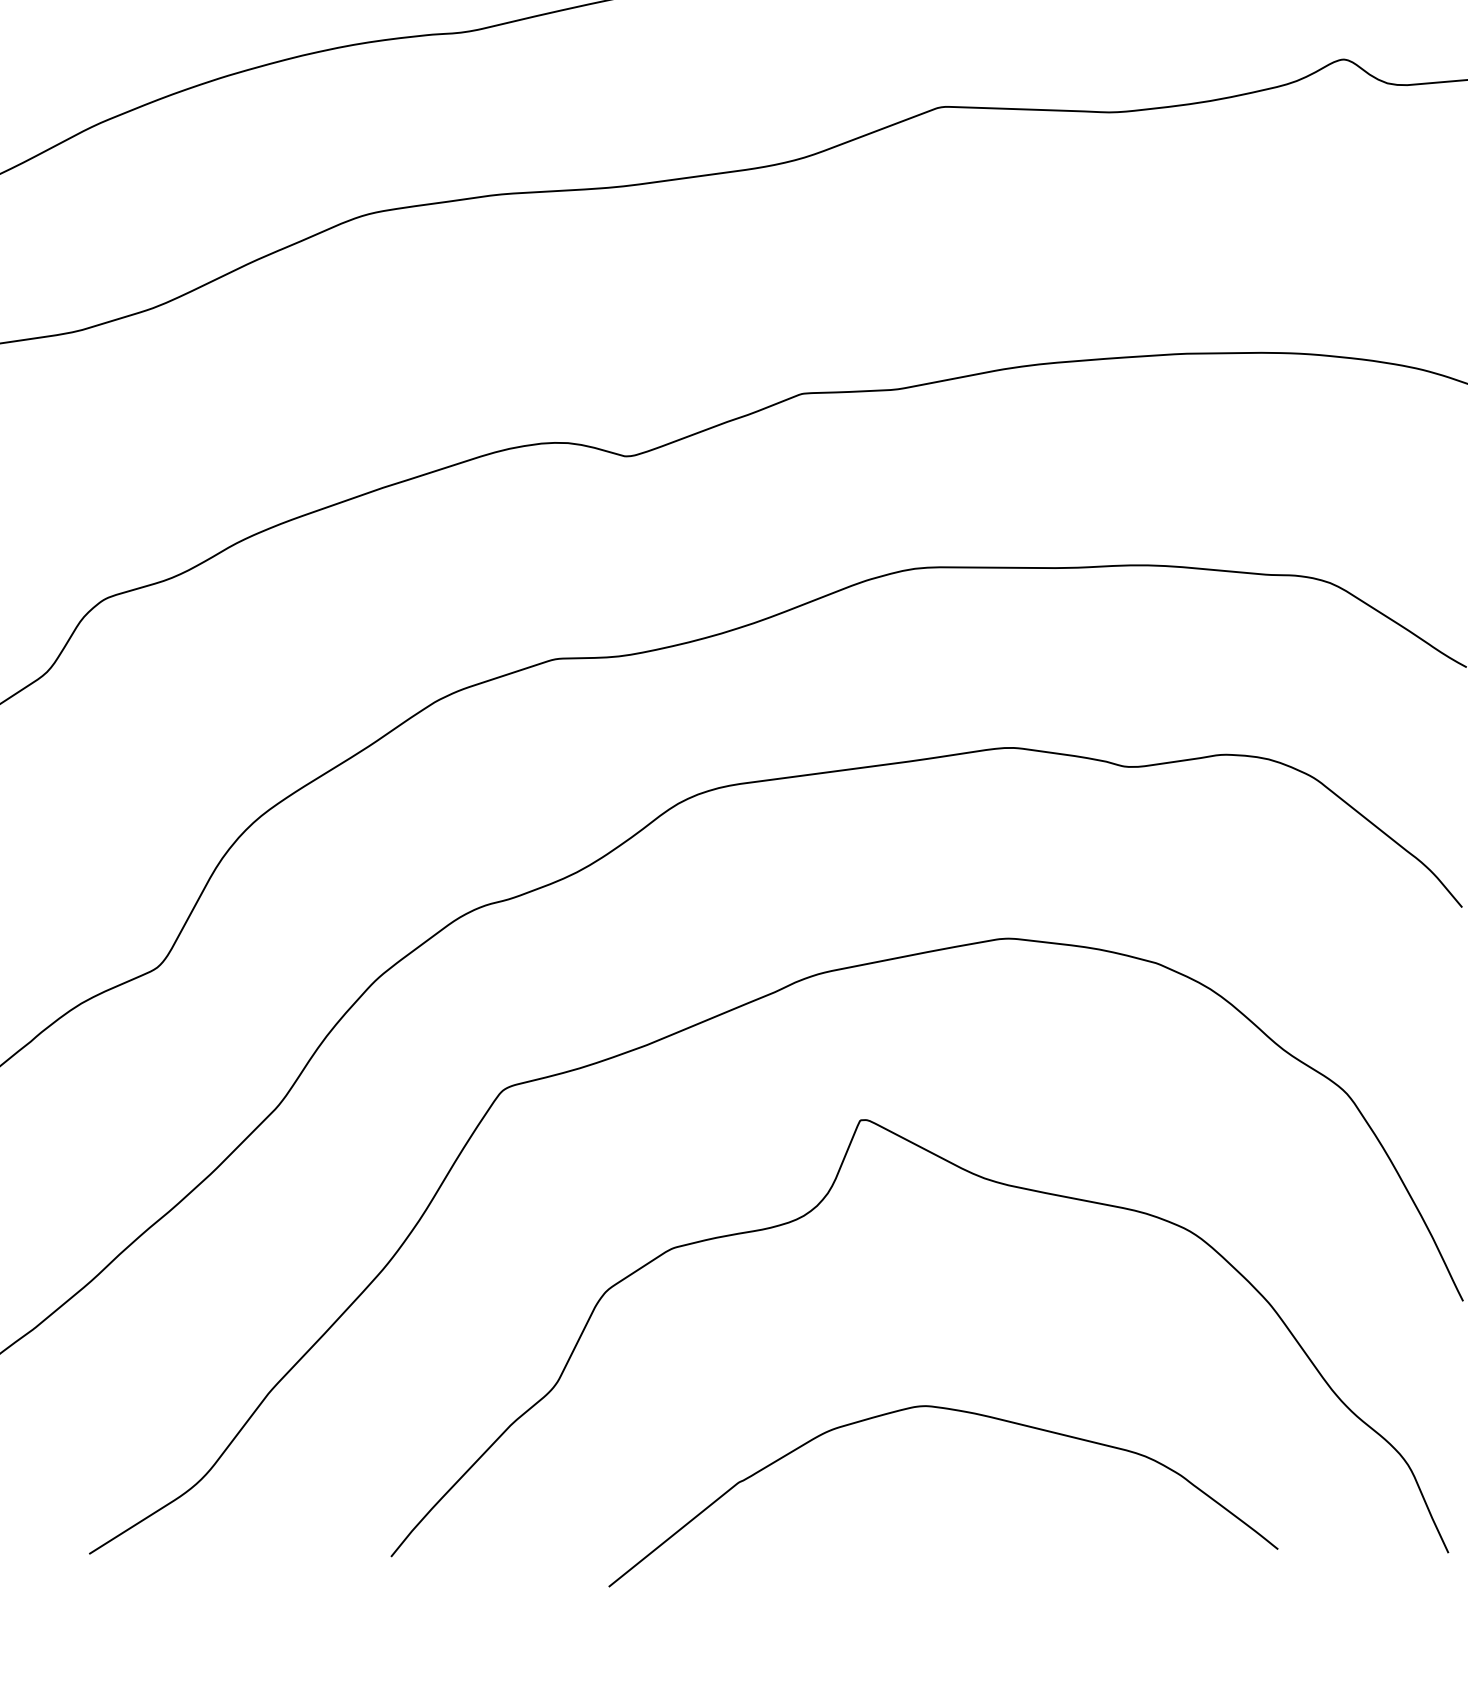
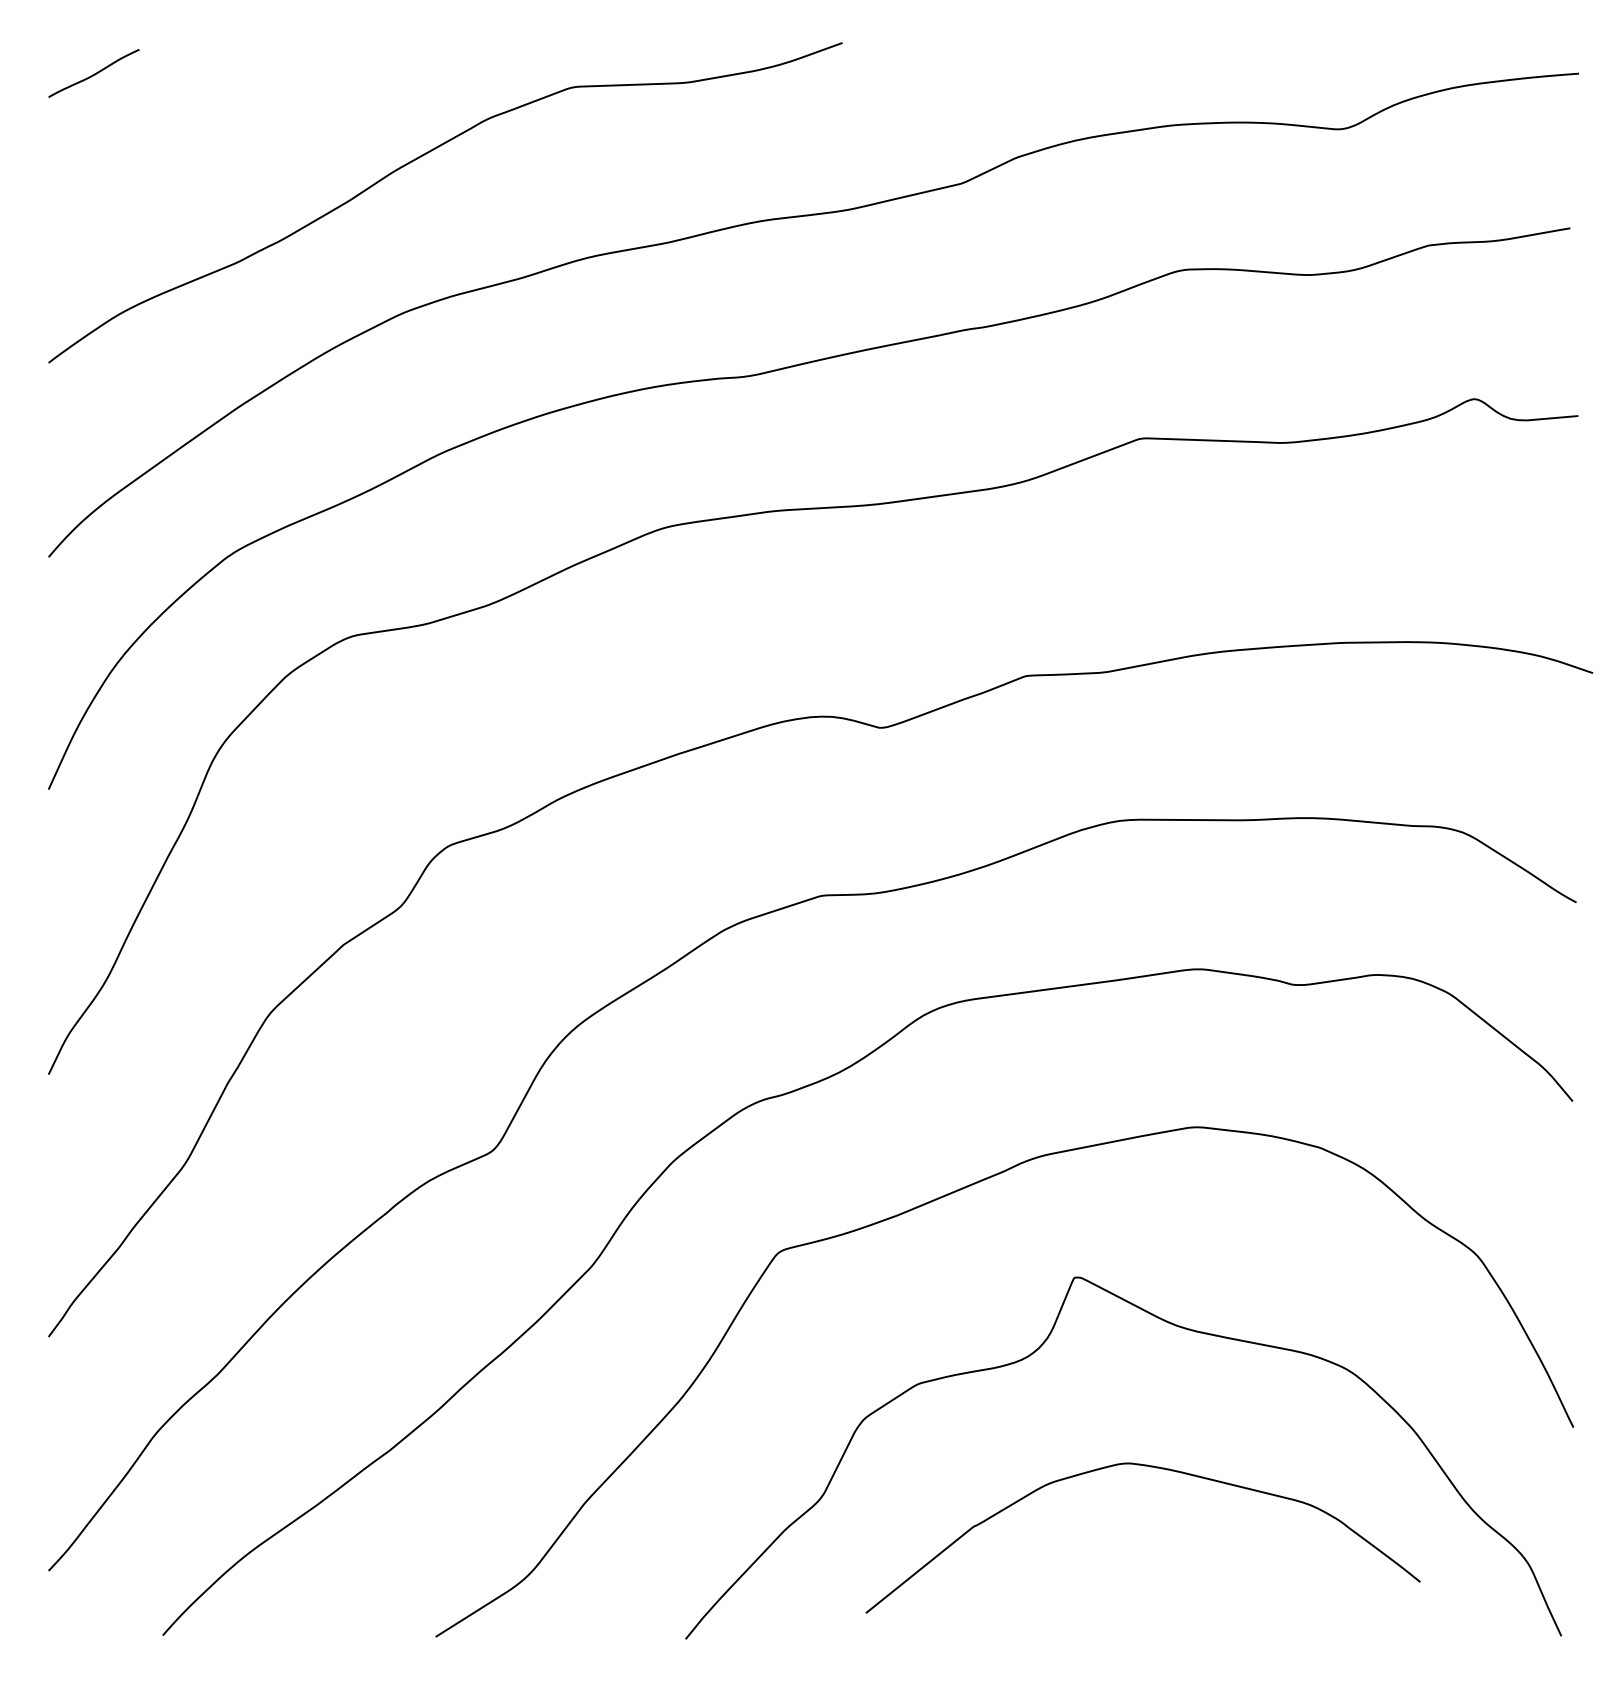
curve: (959, 1412) -> (1156, 1468), moved

